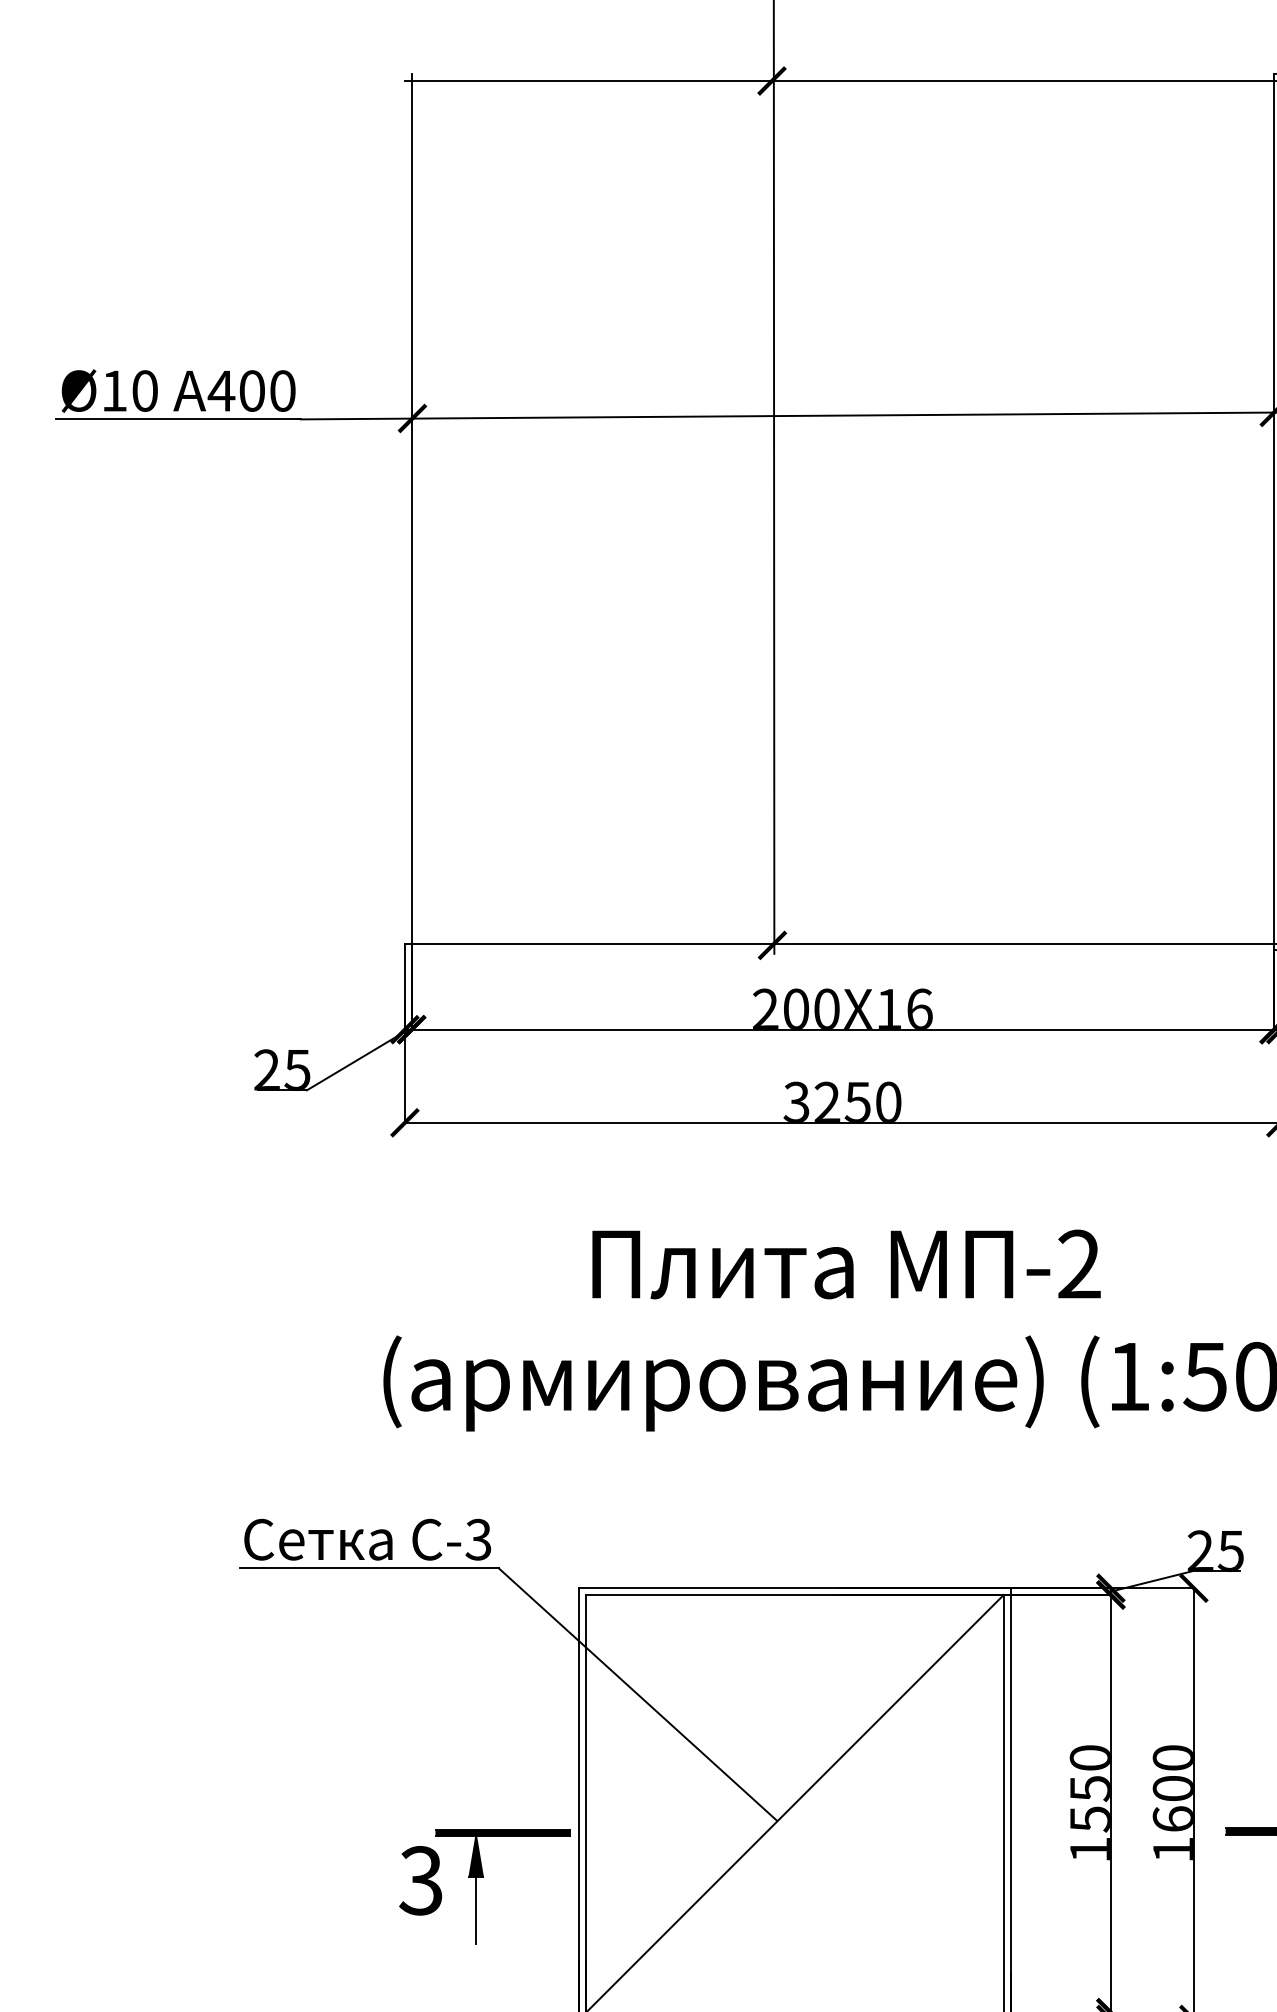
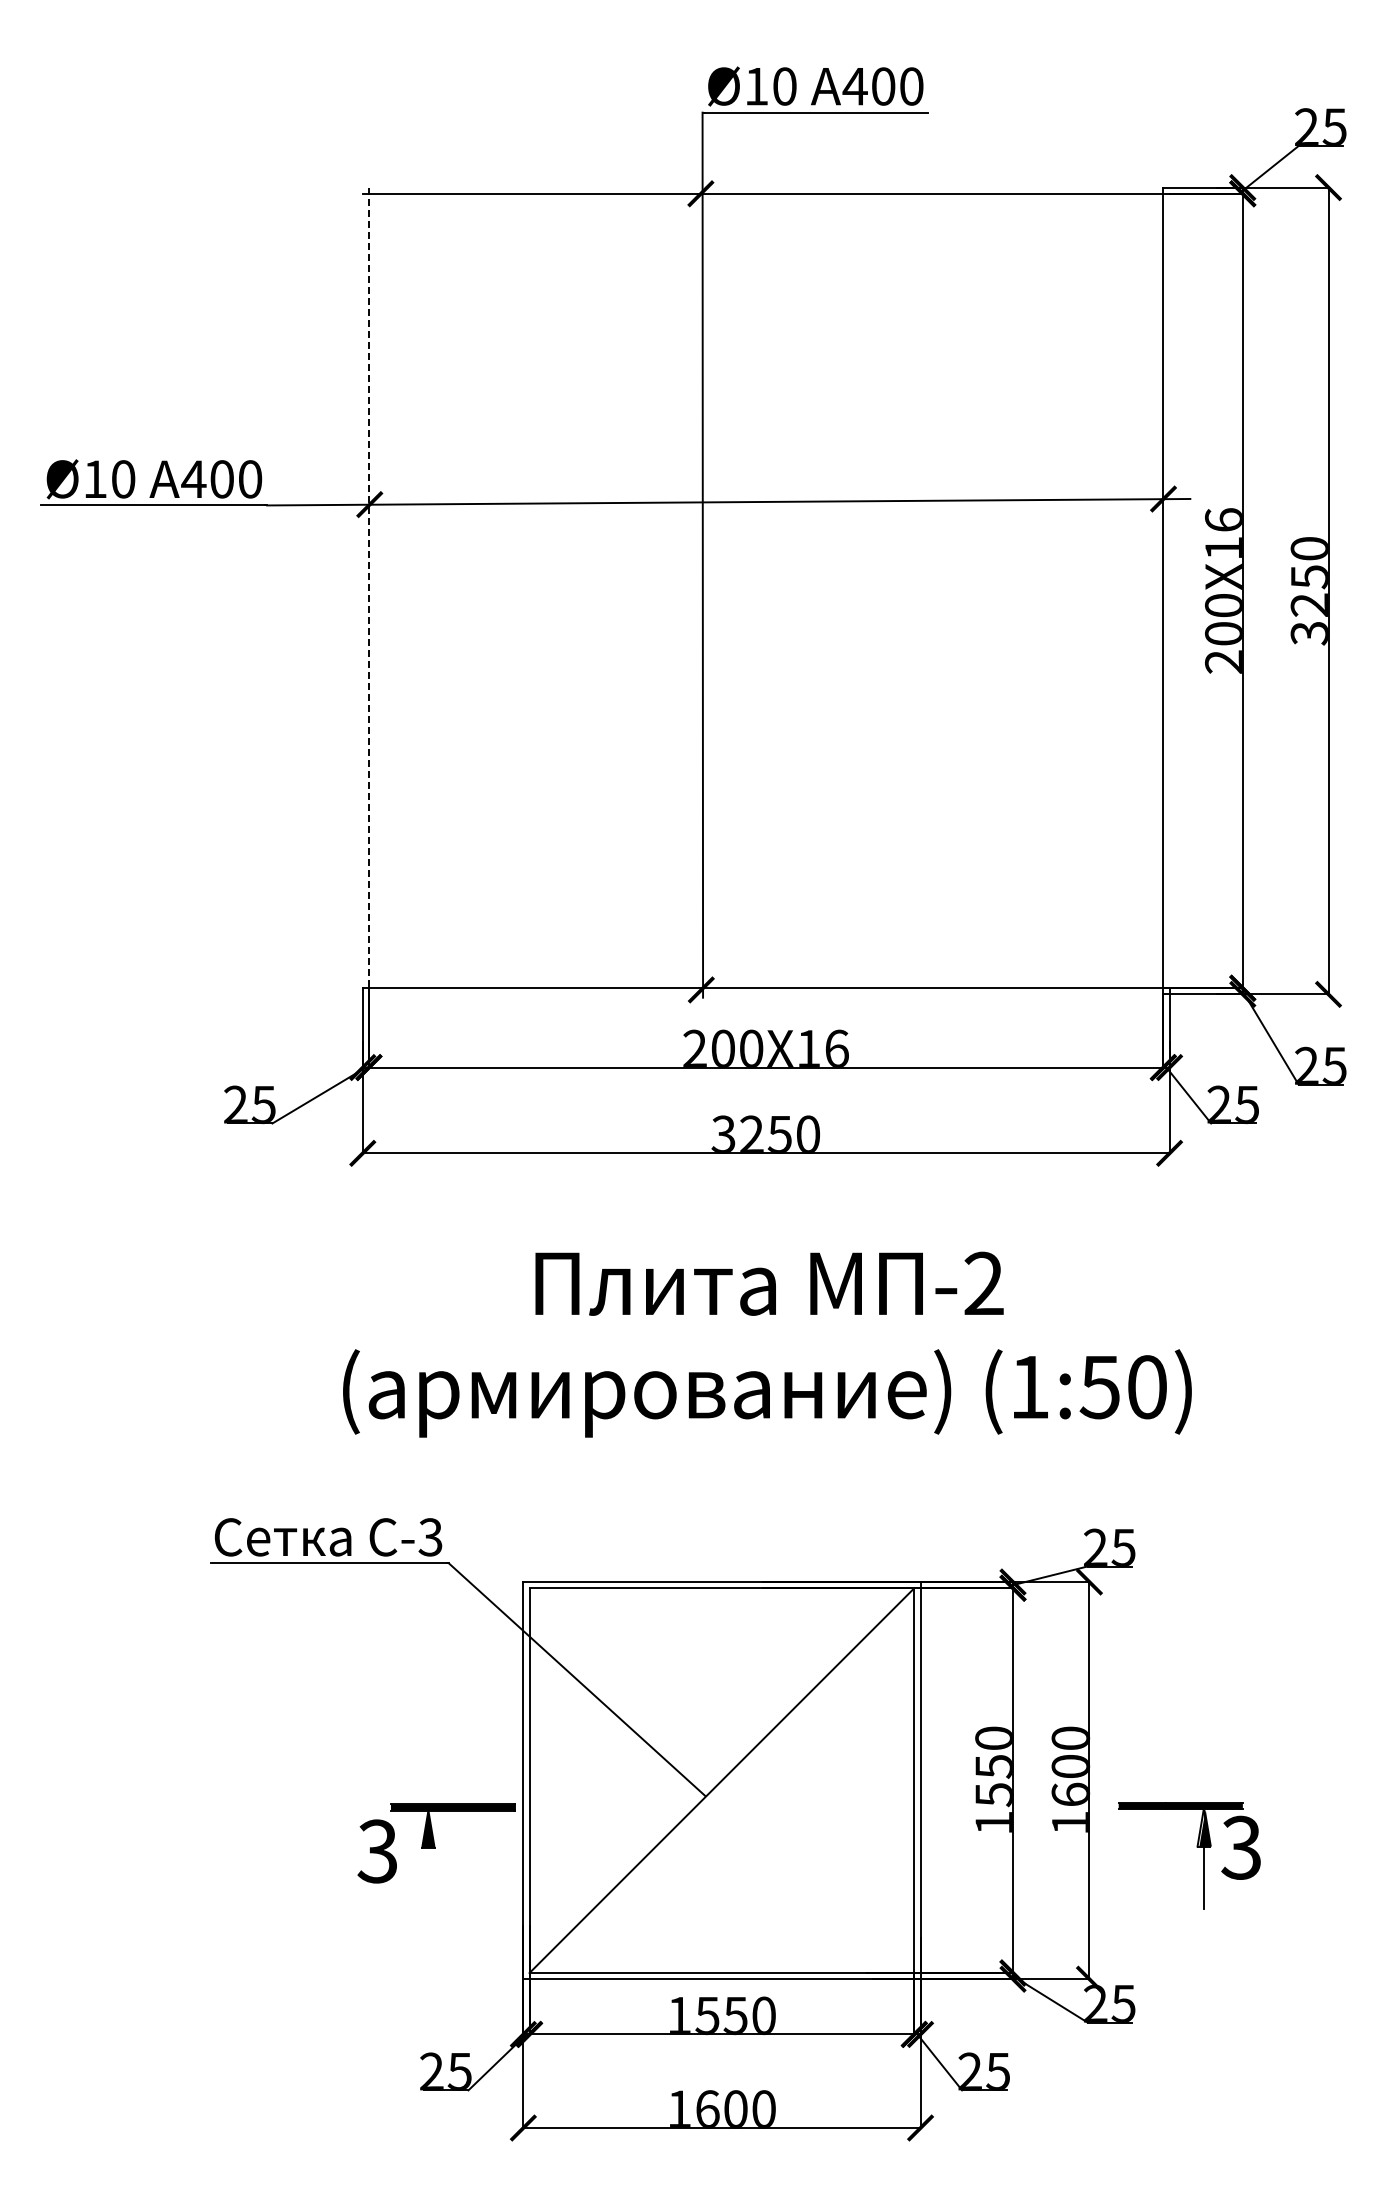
line: (411, 512) -> (368, 591), solid -> dashed
line: (476, 1910) -> (428, 1878), removed

